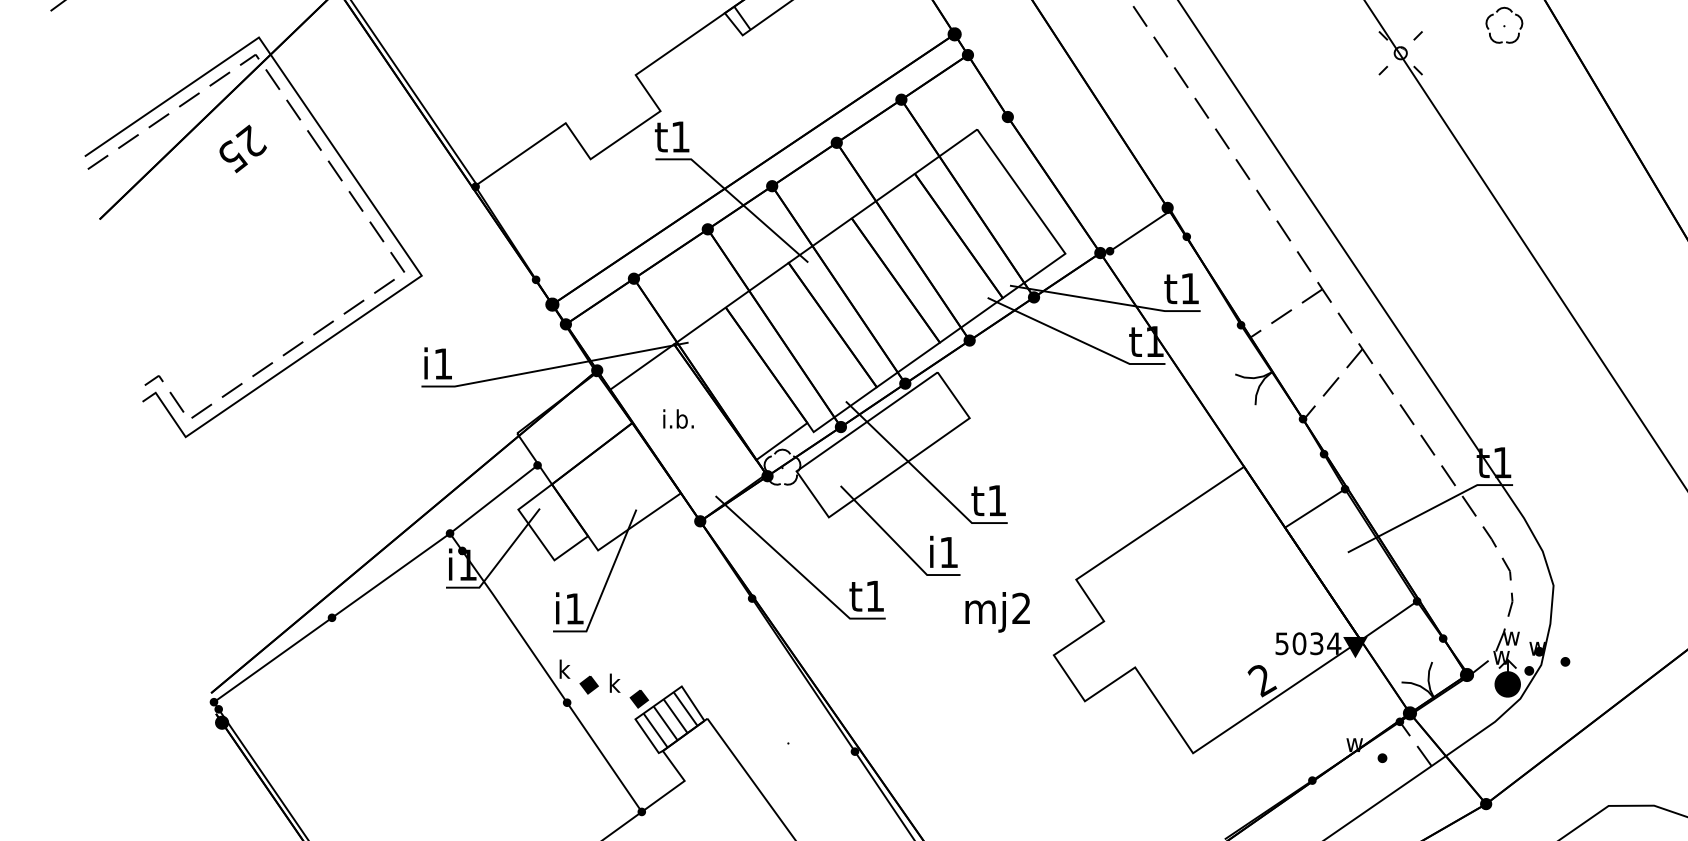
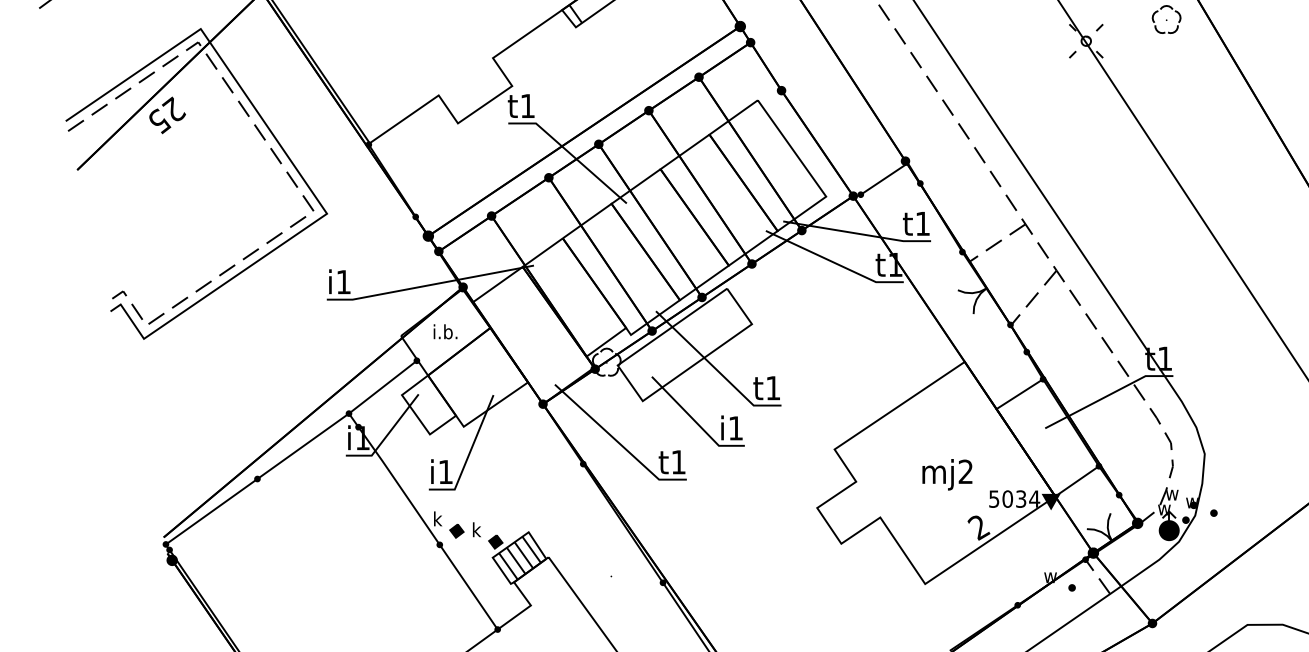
text: (242, 148) -> (167, 115), moved
text: (678, 418) -> (445, 331), moved
text: (997, 612) -> (947, 474), moved

